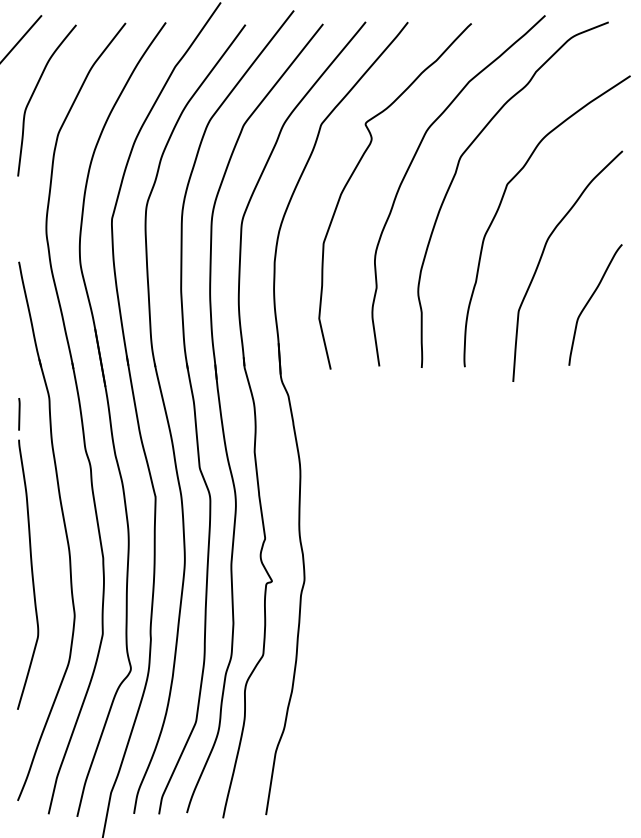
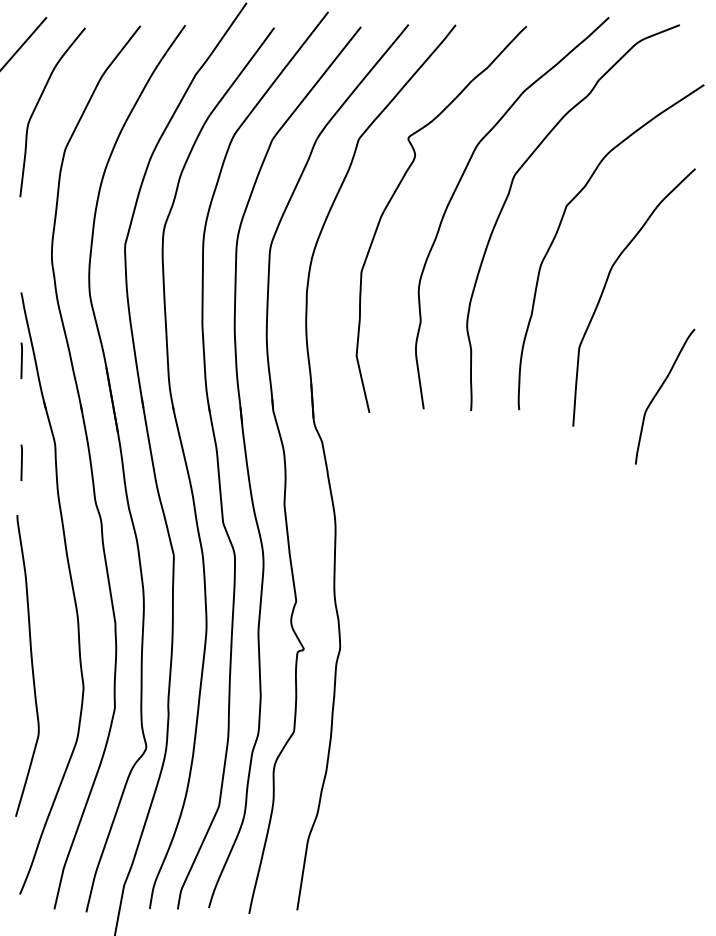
curve: (590, 300) -> (659, 391), moved
line: (19, 322) -> (21, 360), added
curve: (31, 574) -> (31, 665), moved

